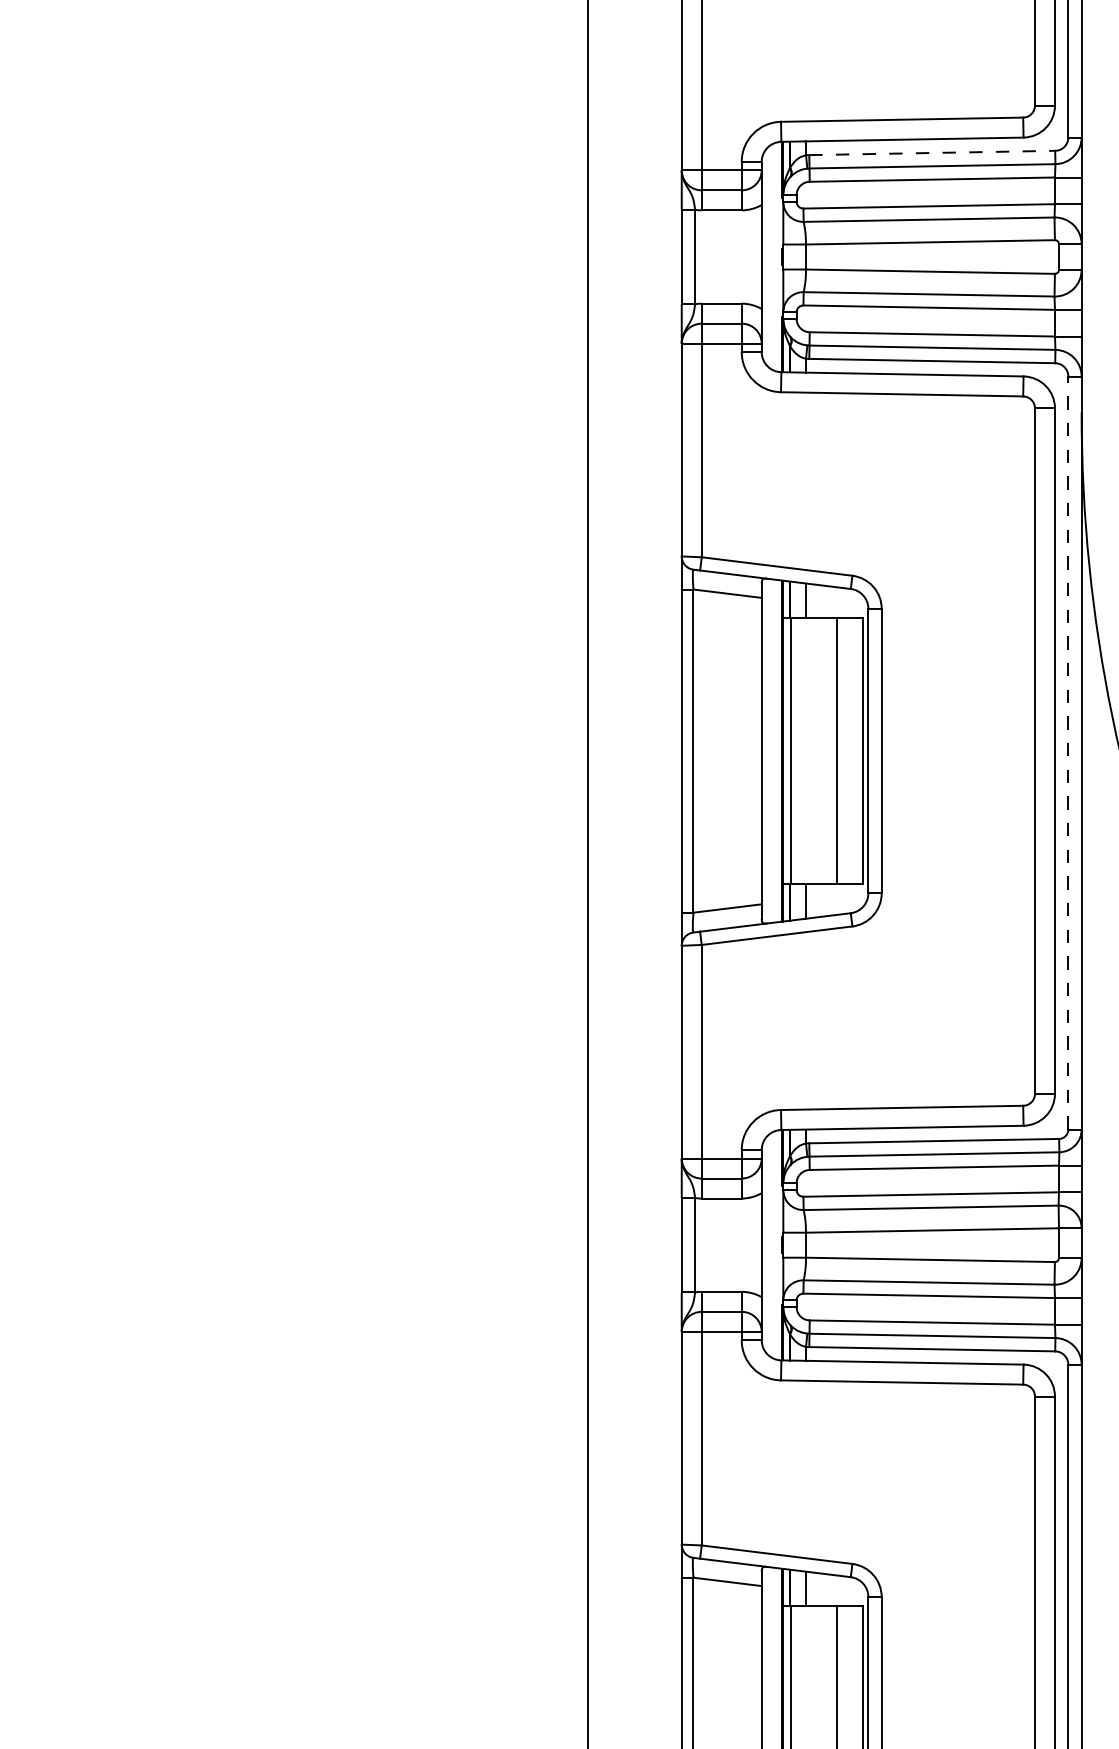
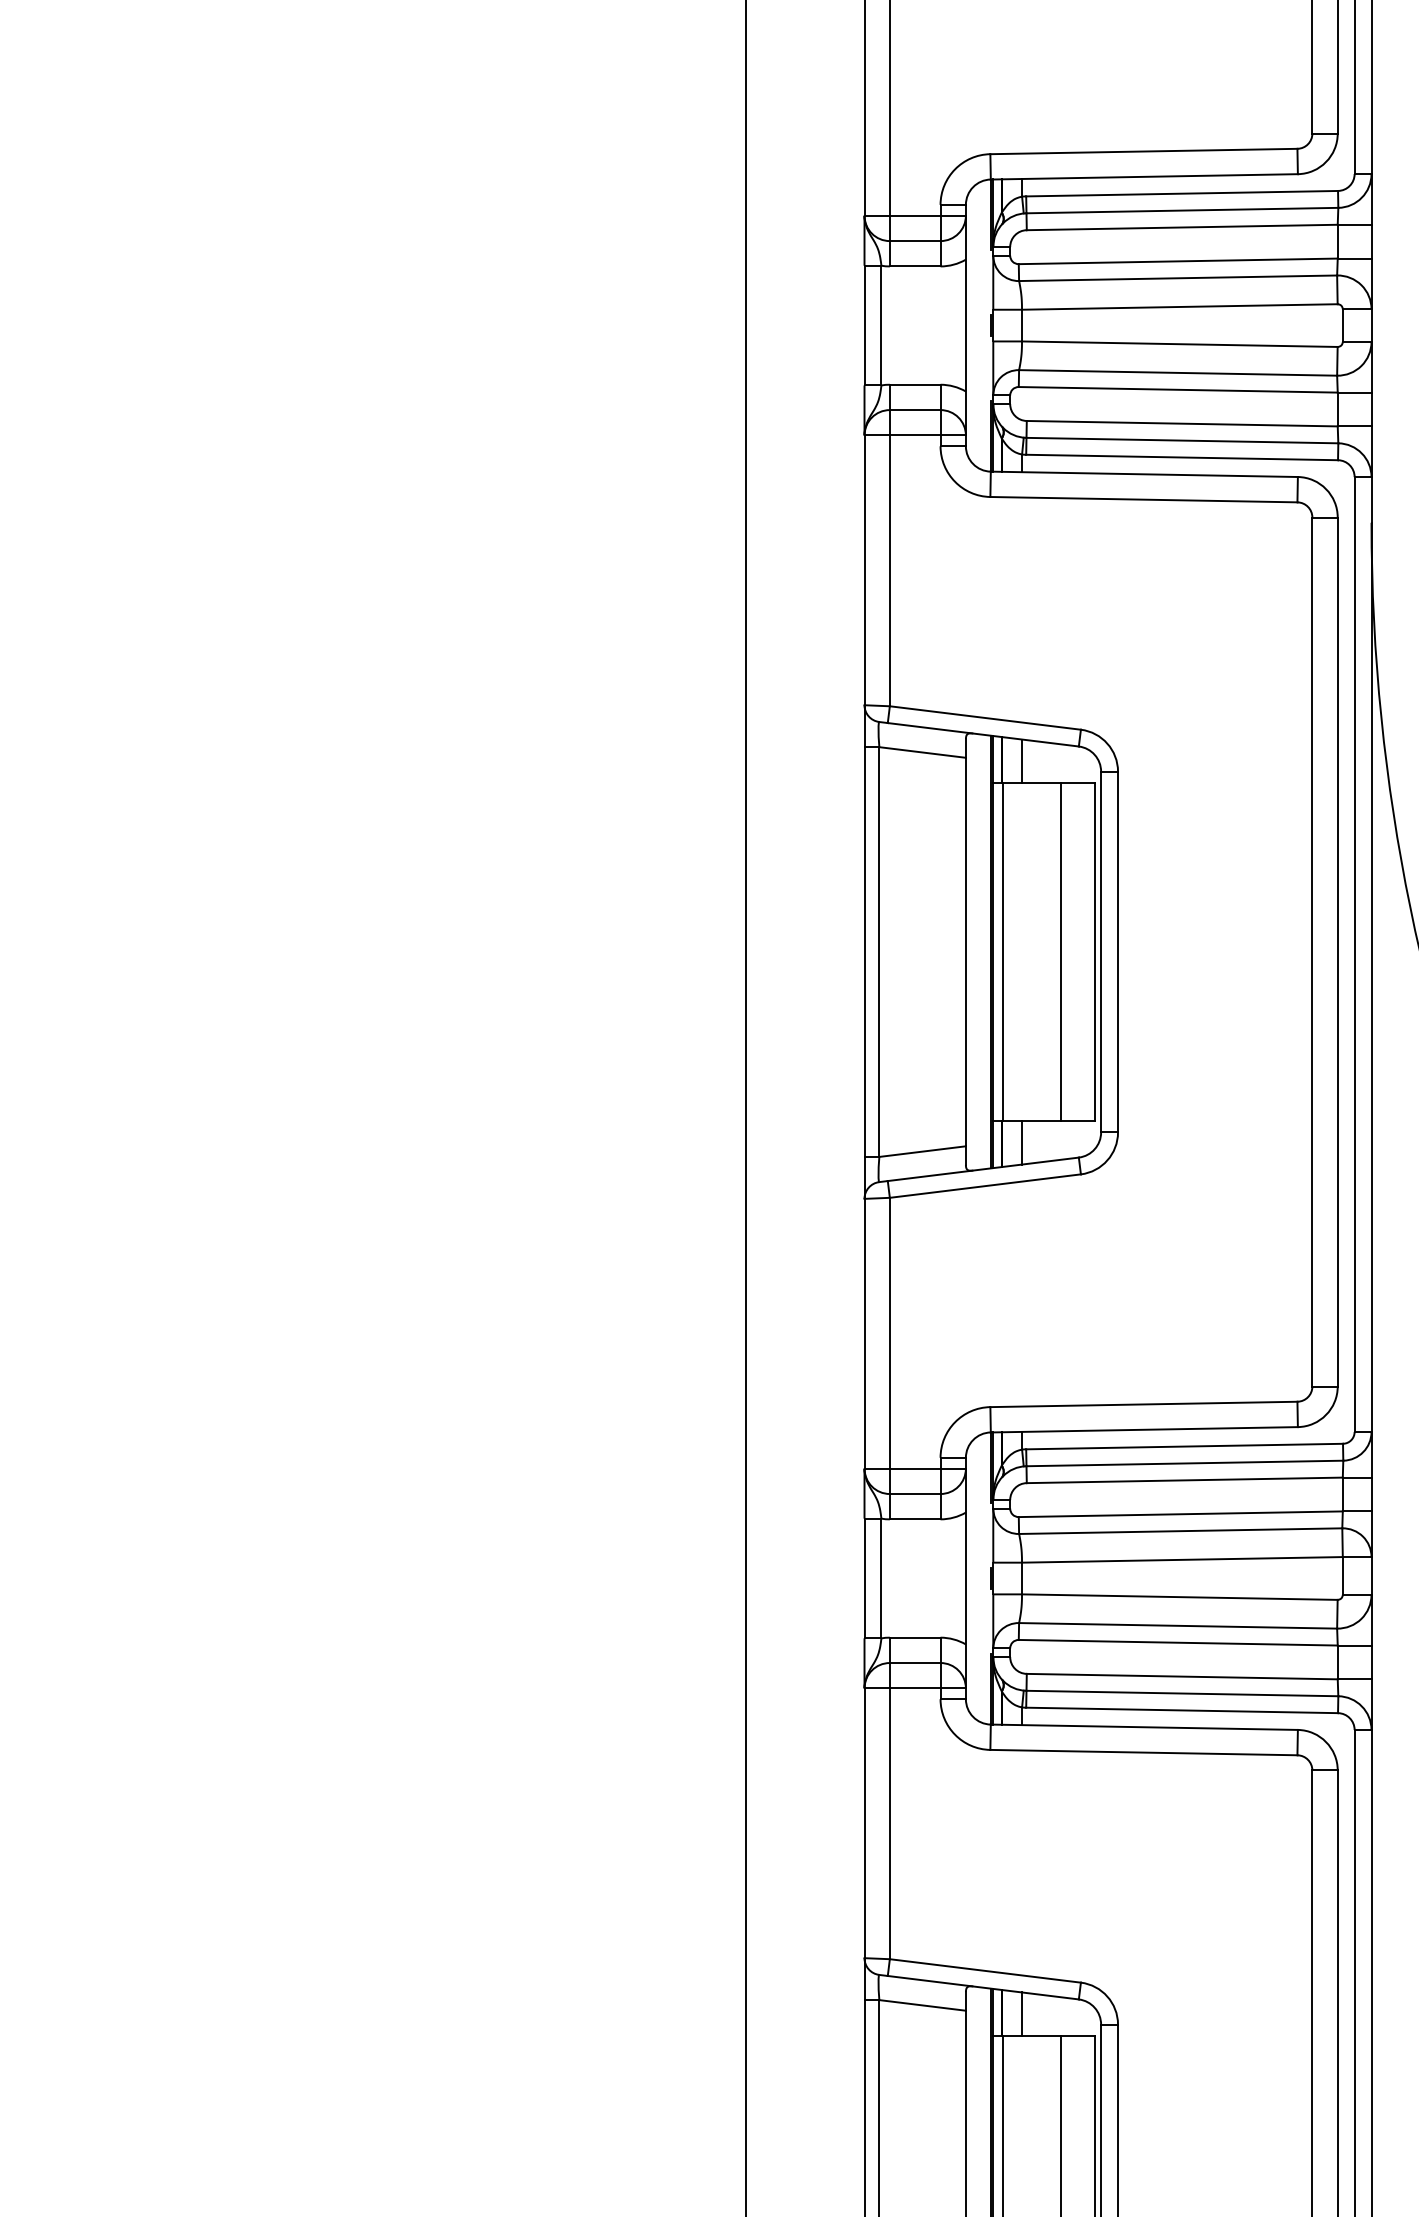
line: (932, 152) -> (1182, 193), dashed -> solid
line: (1068, 753) -> (1354, 954), dashed -> solid

